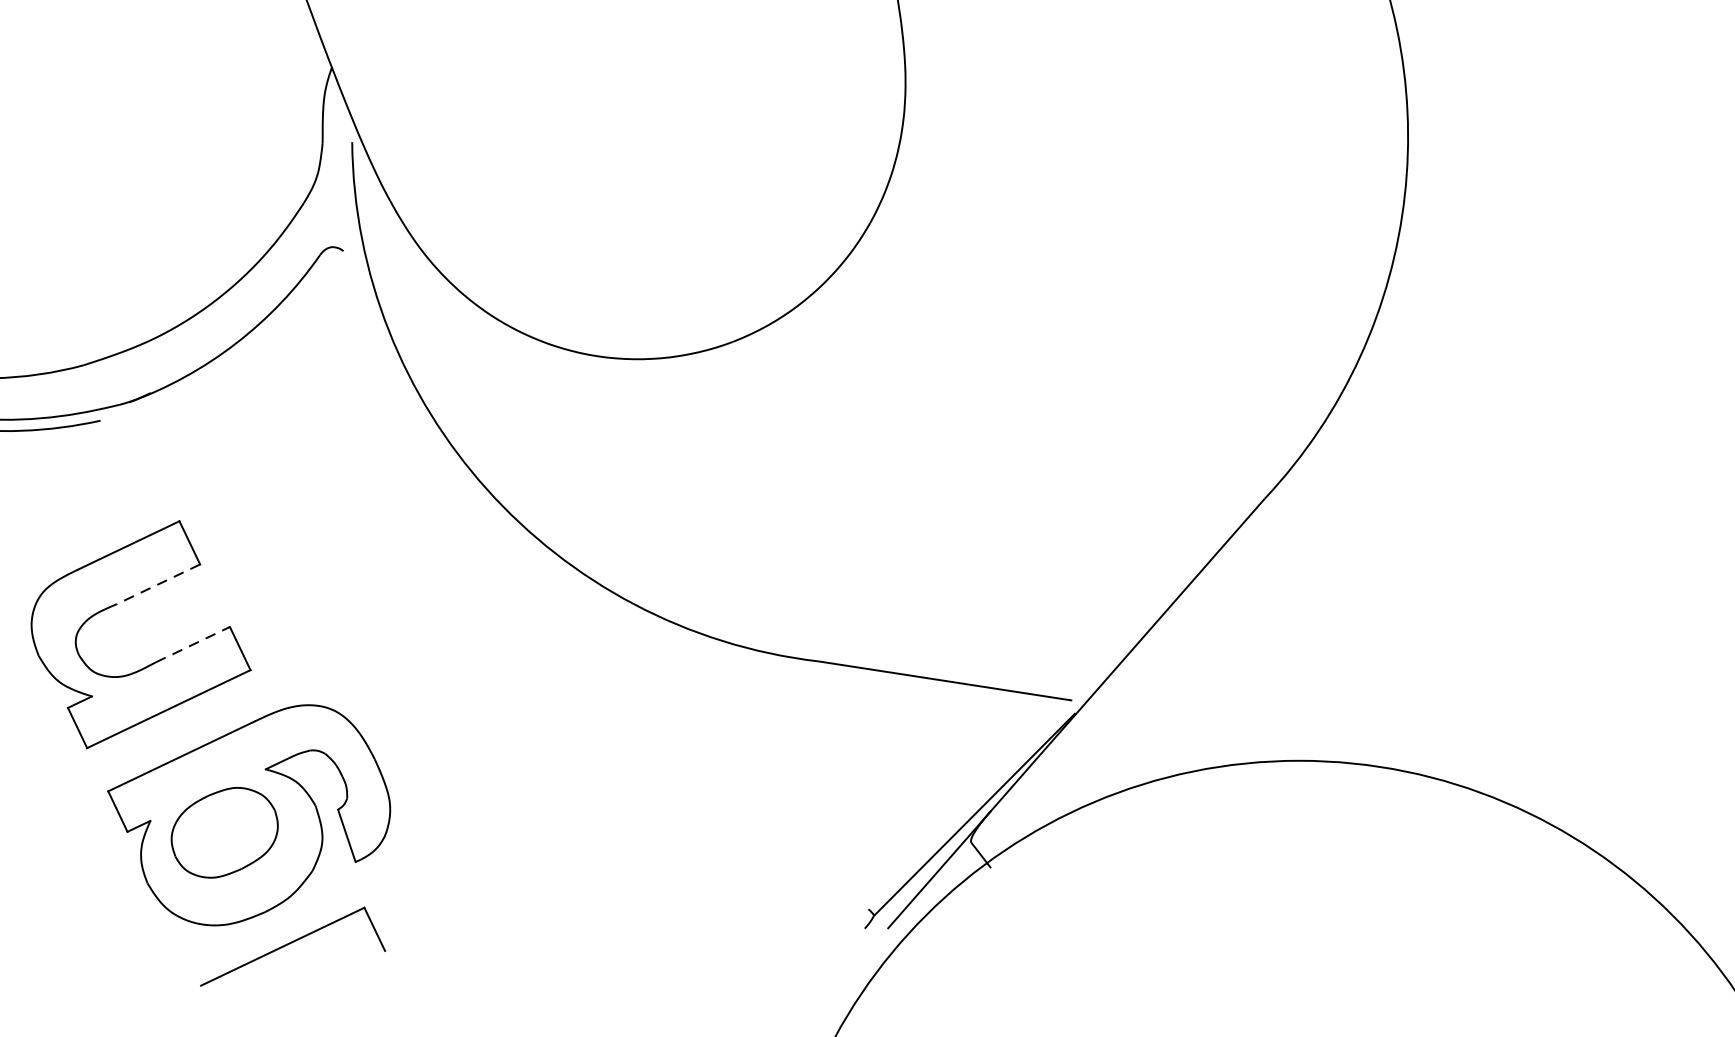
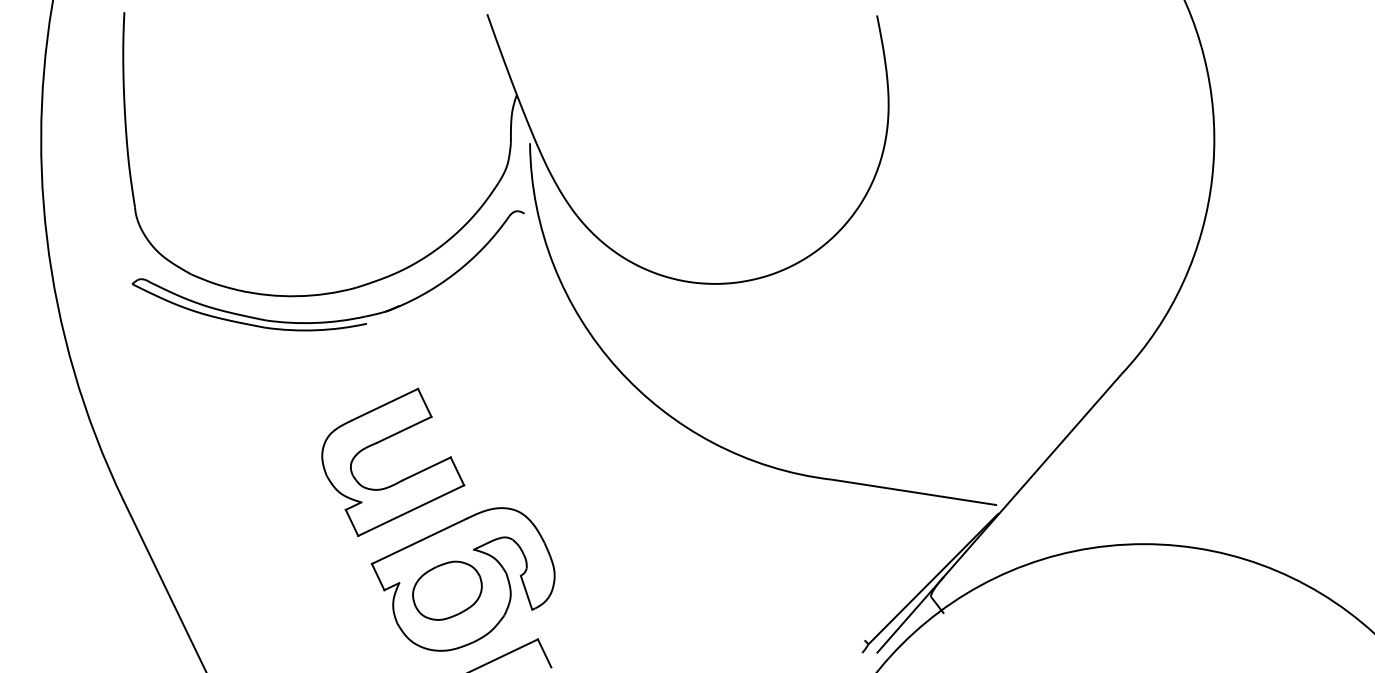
line: (158, 583) -> (404, 429), dashed -> solid
line: (192, 644) -> (426, 468), dashed -> solid

